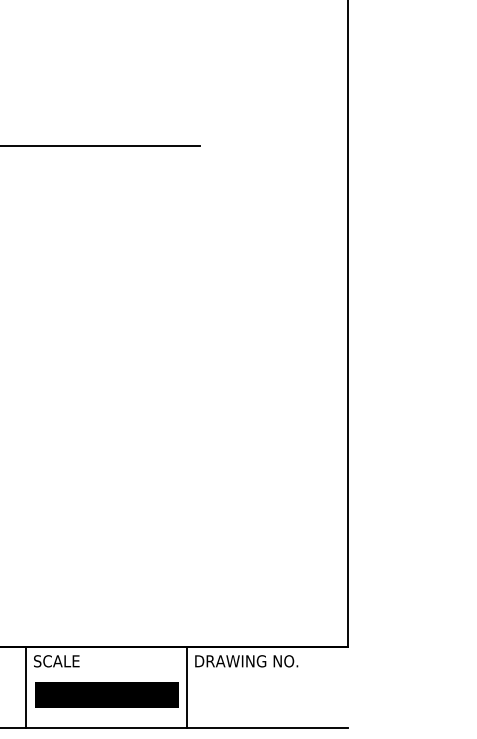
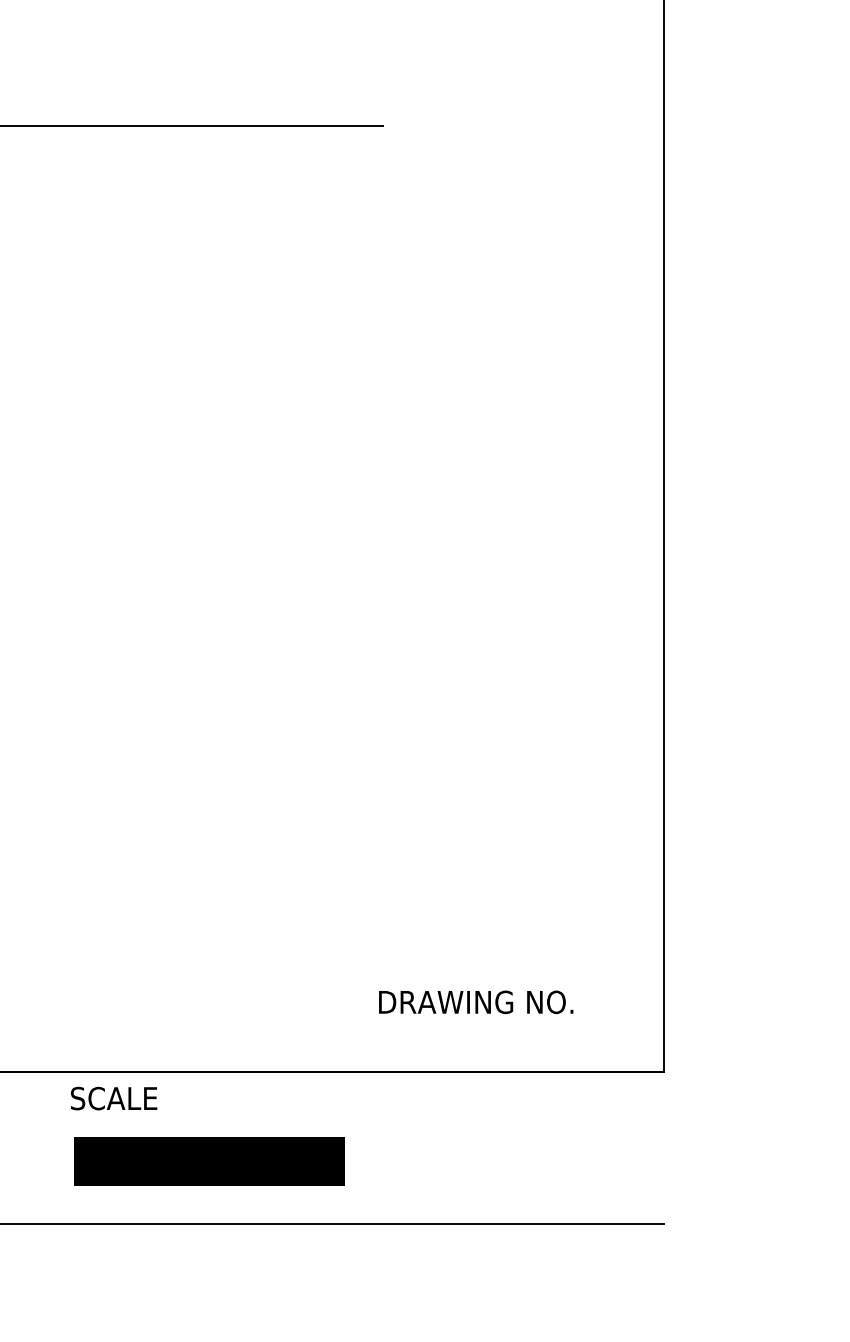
text: (246, 661) -> (475, 1002), moved
line: (26, 687) -> (56, 1148), removed
line: (187, 687) -> (360, 1148), removed

